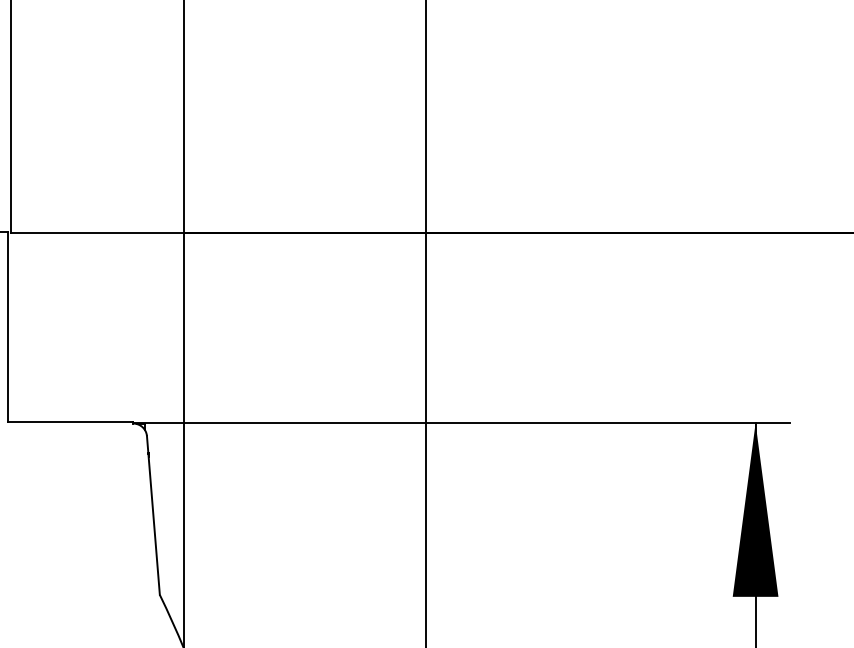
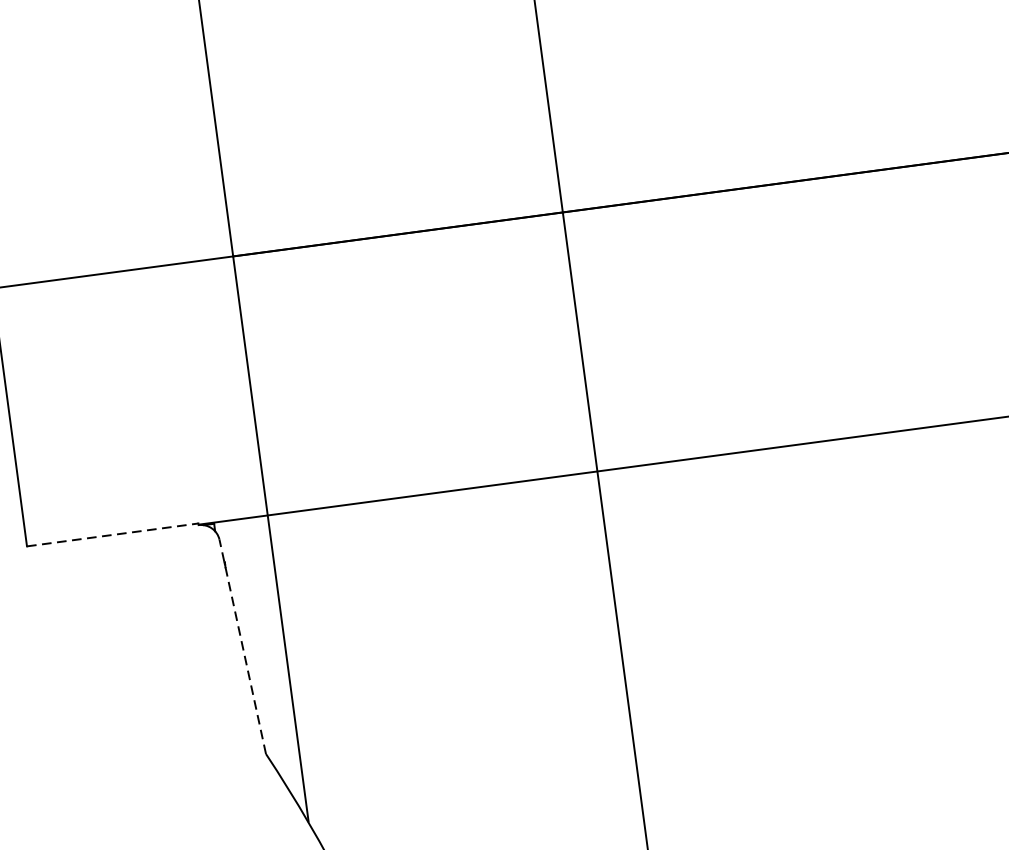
line: (70, 422) -> (112, 535), solid -> dashed
line: (153, 515) -> (242, 646), solid -> dashed

